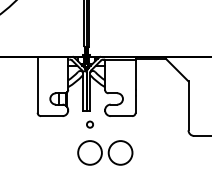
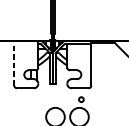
line: (37, 84) -> (14, 63), solid -> dashed
circle: (89, 124) -> (80, 99), moved

